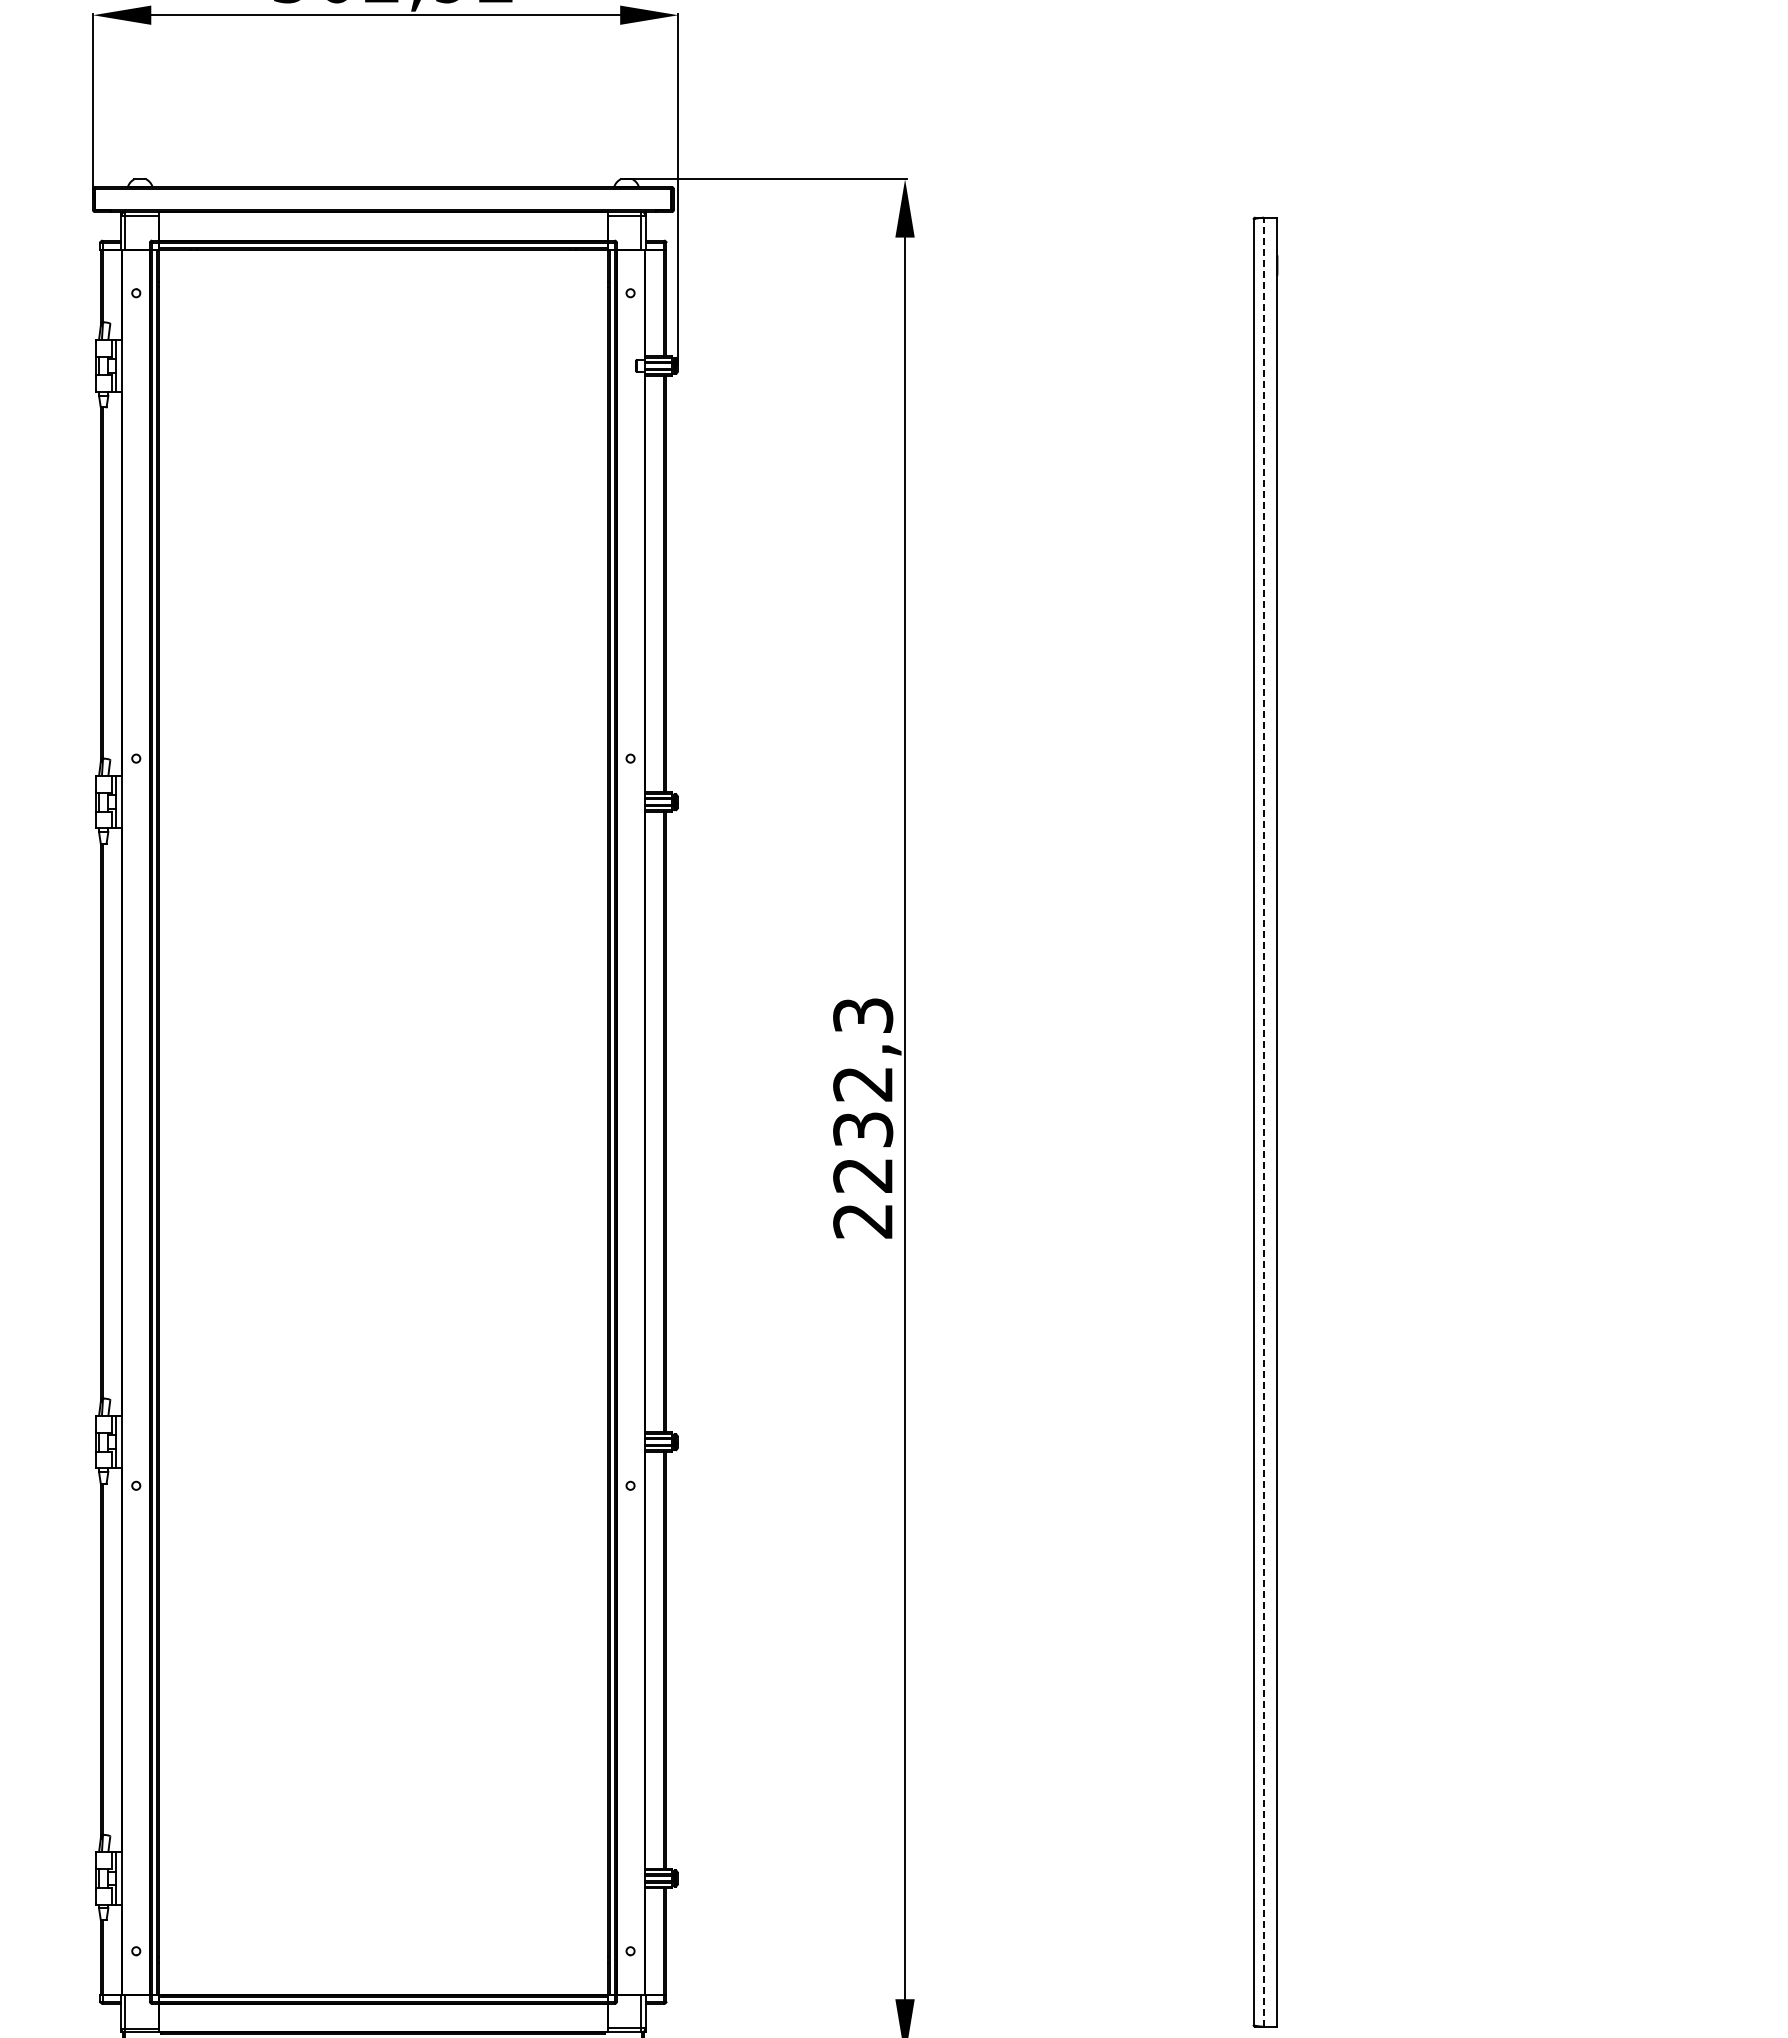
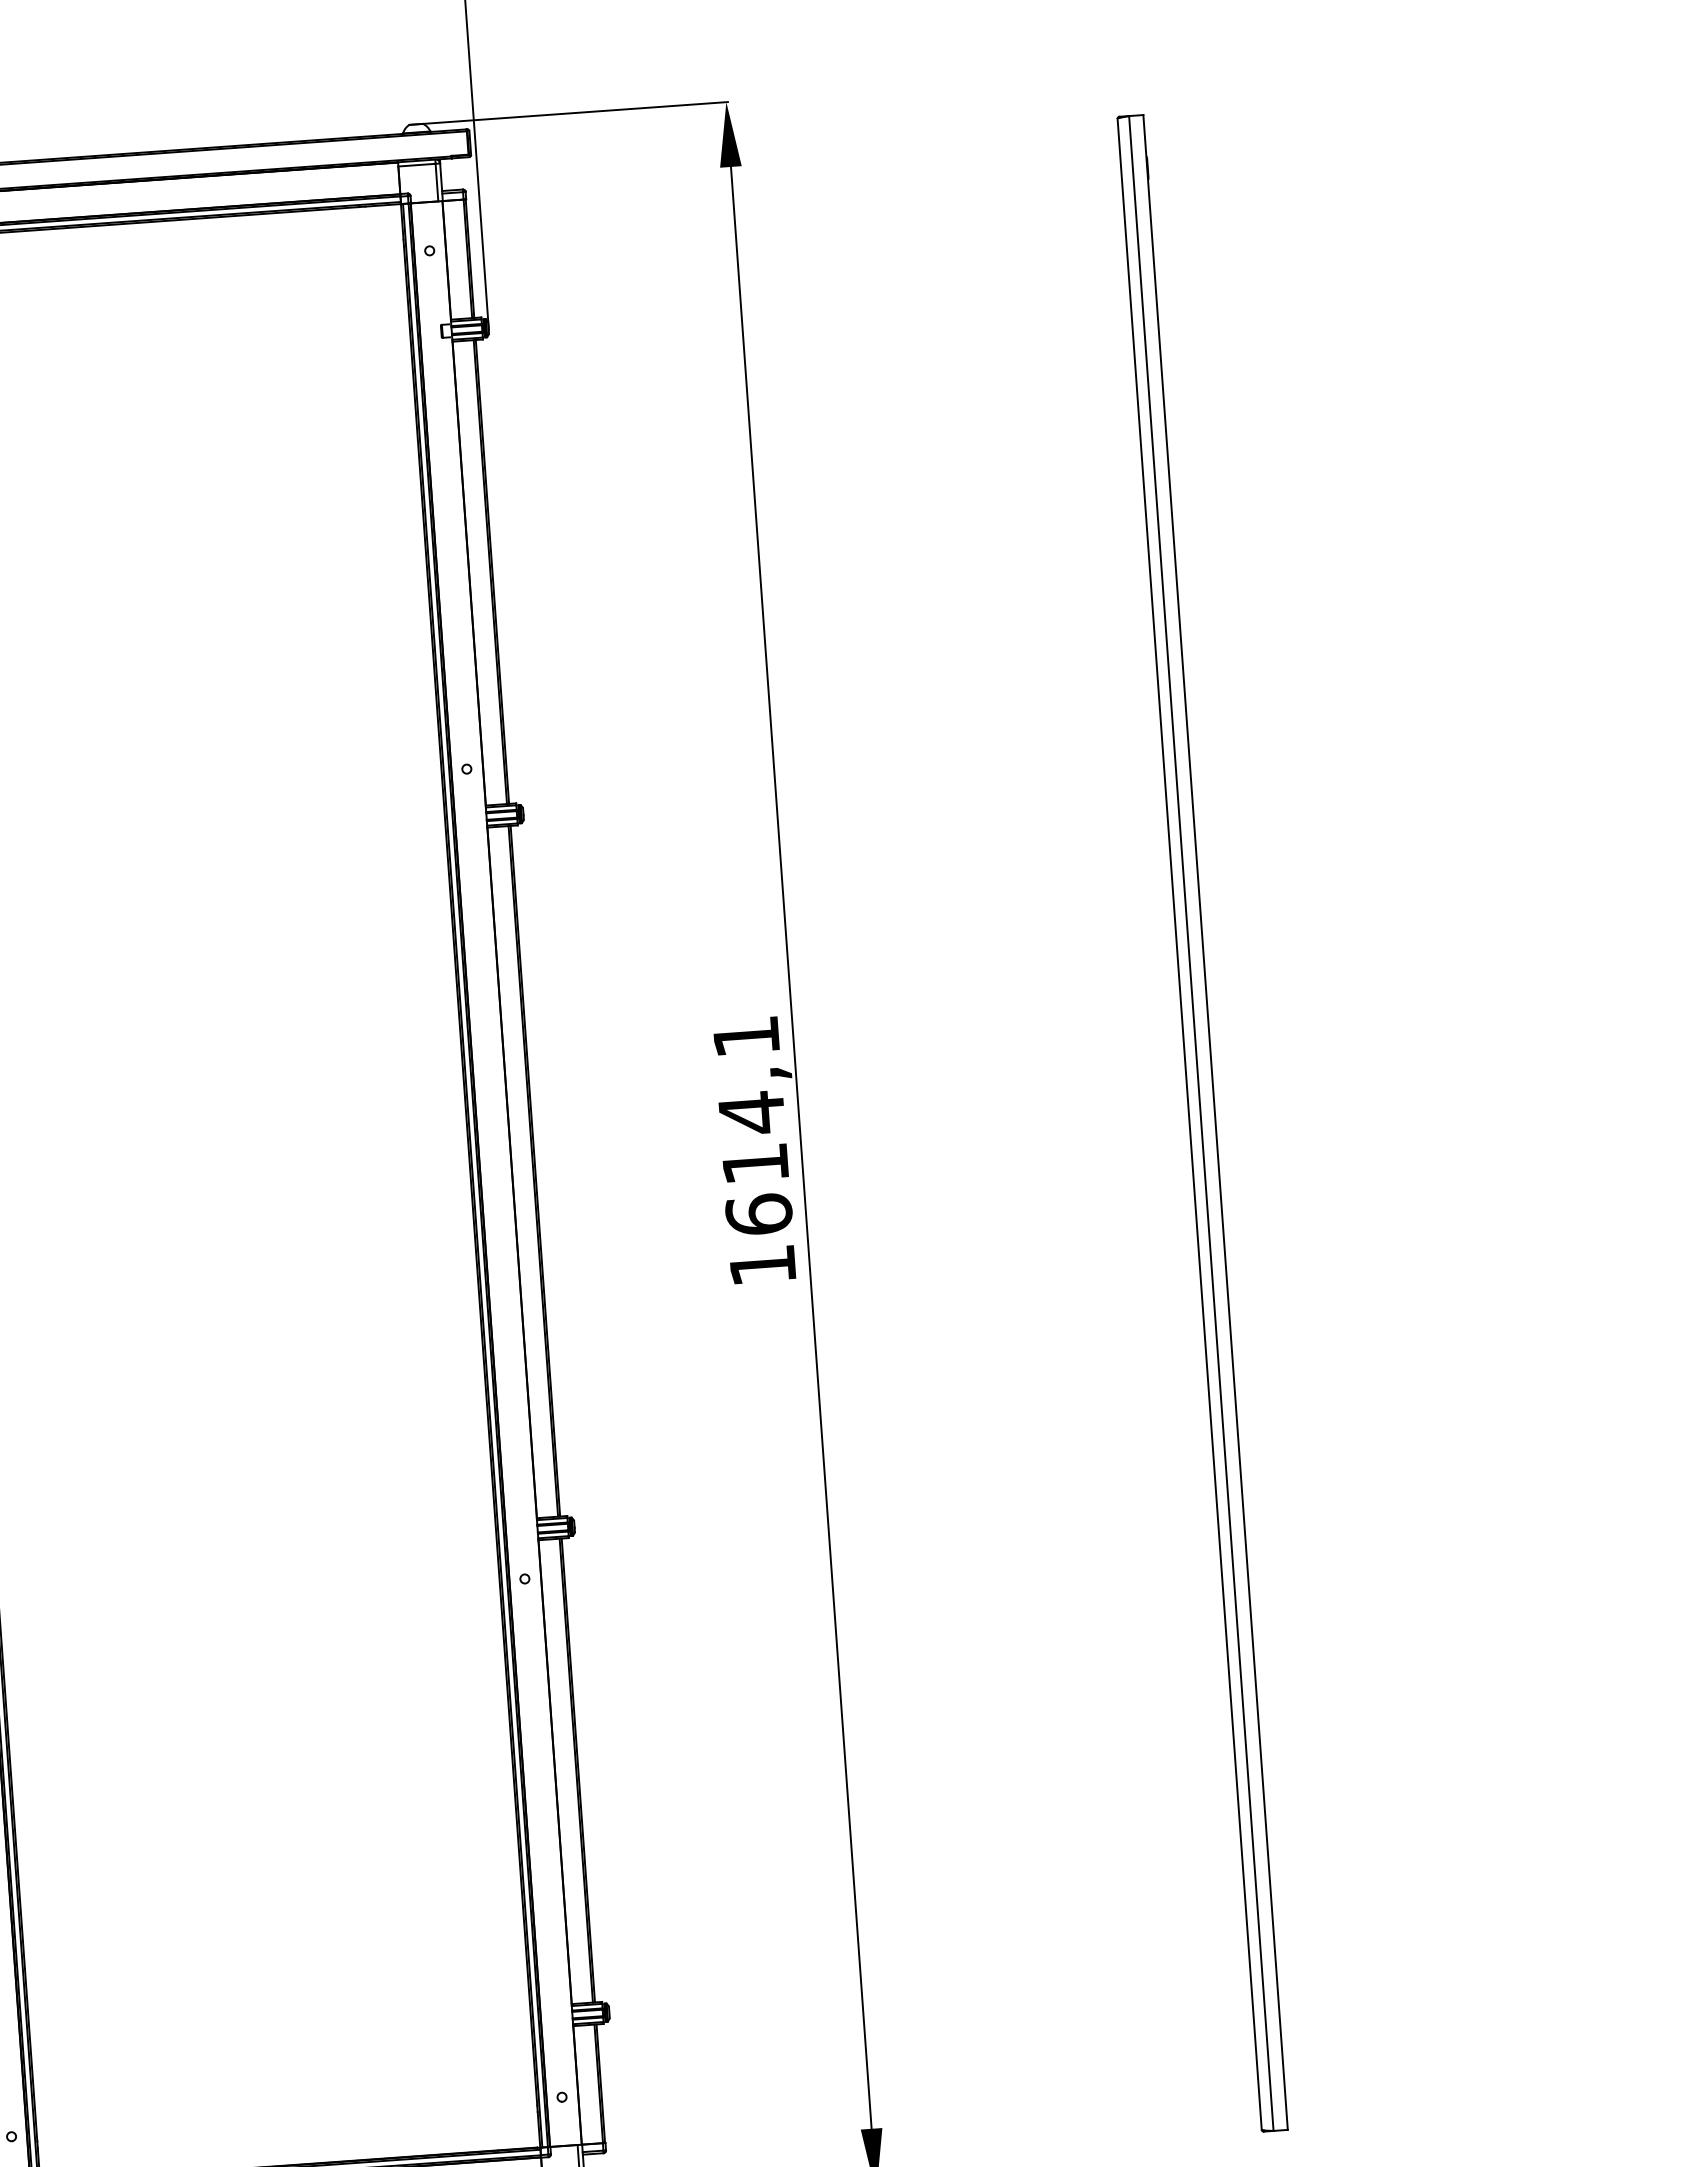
text: (863, 1118) -> (754, 1151), 2232,3 -> 1614,1
line: (1264, 1122) -> (1201, 1123), dashed -> solid

